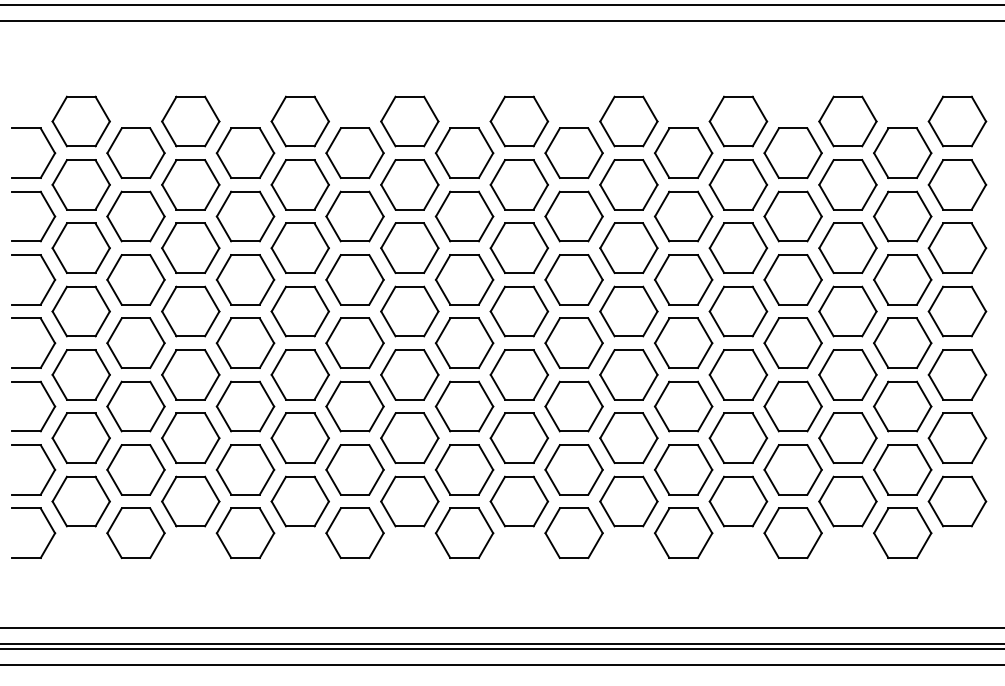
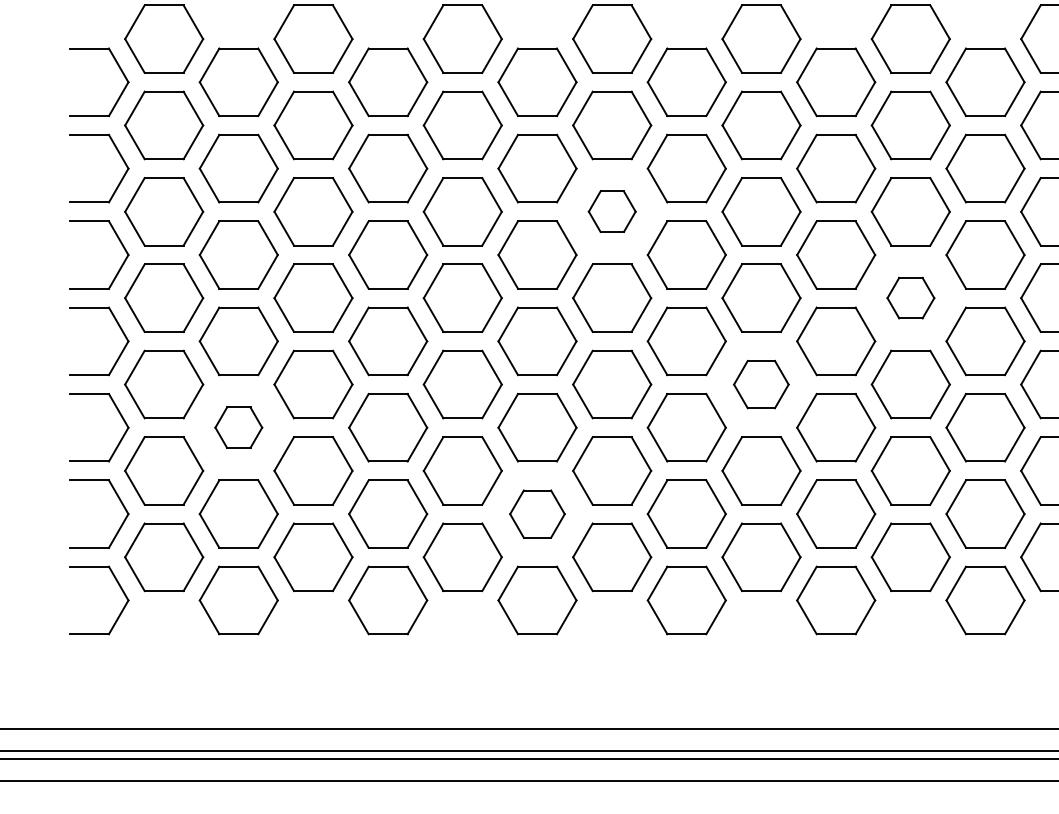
part: (409, 247) -> (611, 210), size x0.6
part: (628, 311) -> (910, 298), size x0.6
part: (518, 374) -> (760, 384), size x0.7
part: (135, 406) -> (238, 427), size x0.6
part: (354, 469) -> (536, 513), size x0.7

